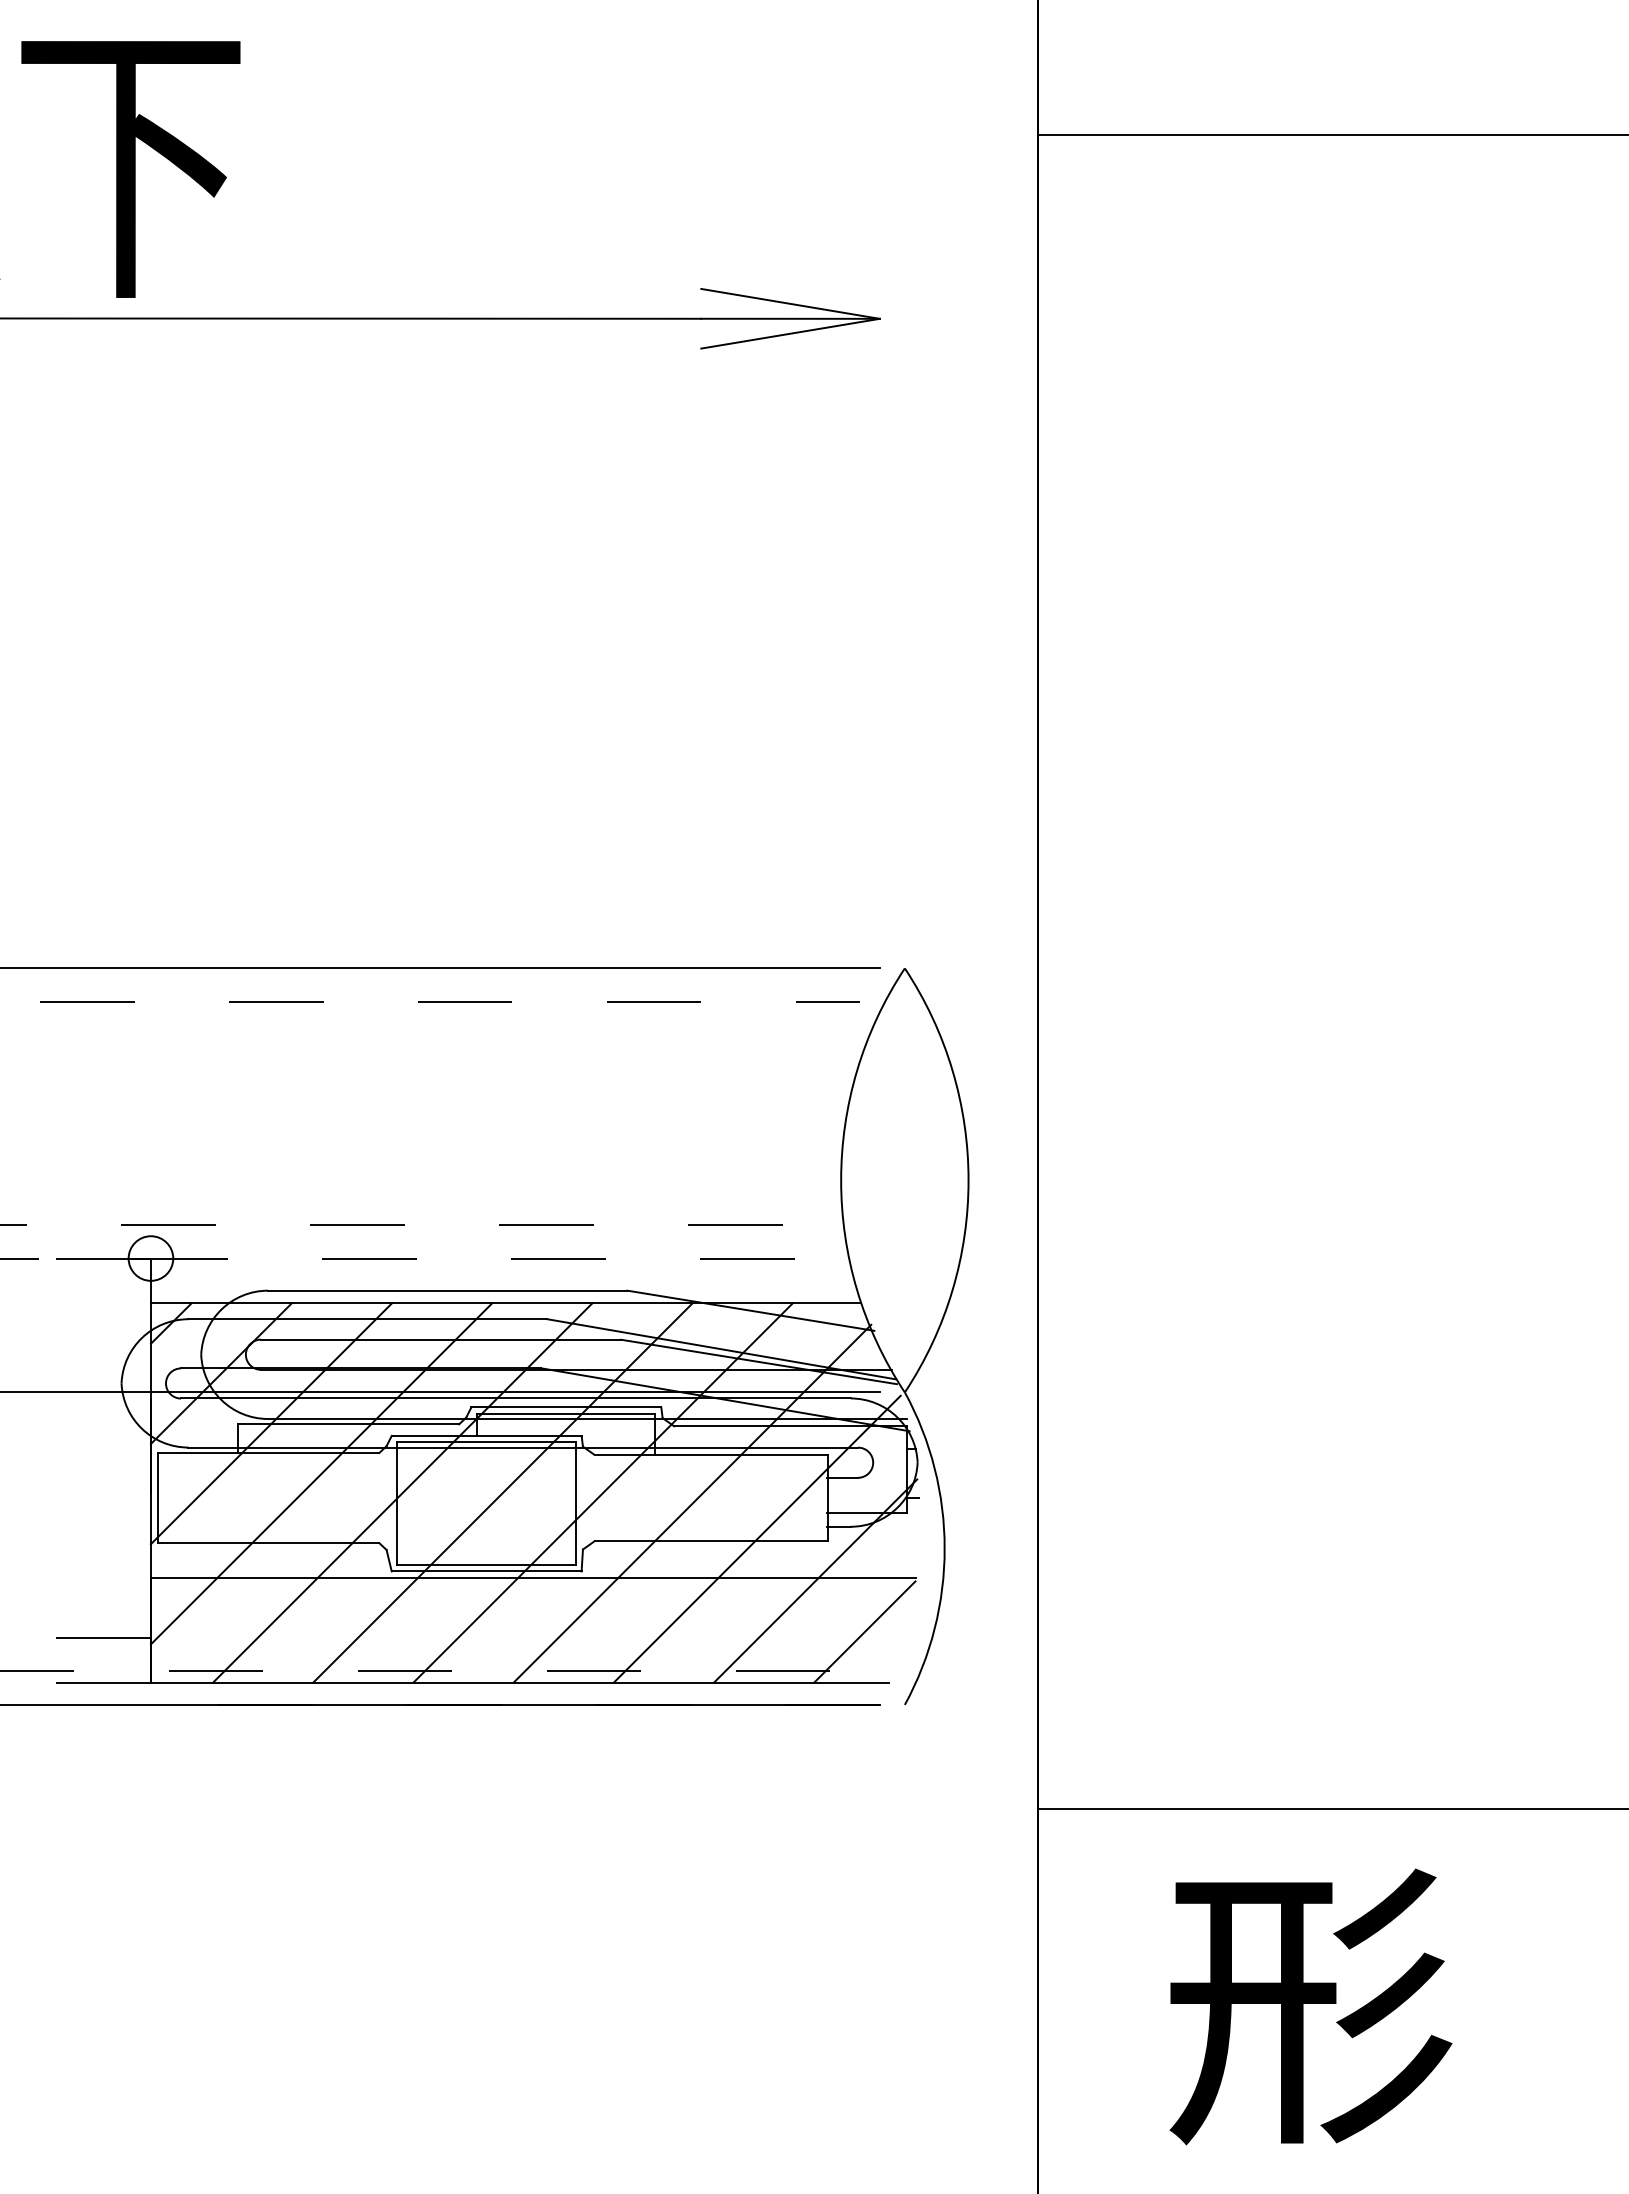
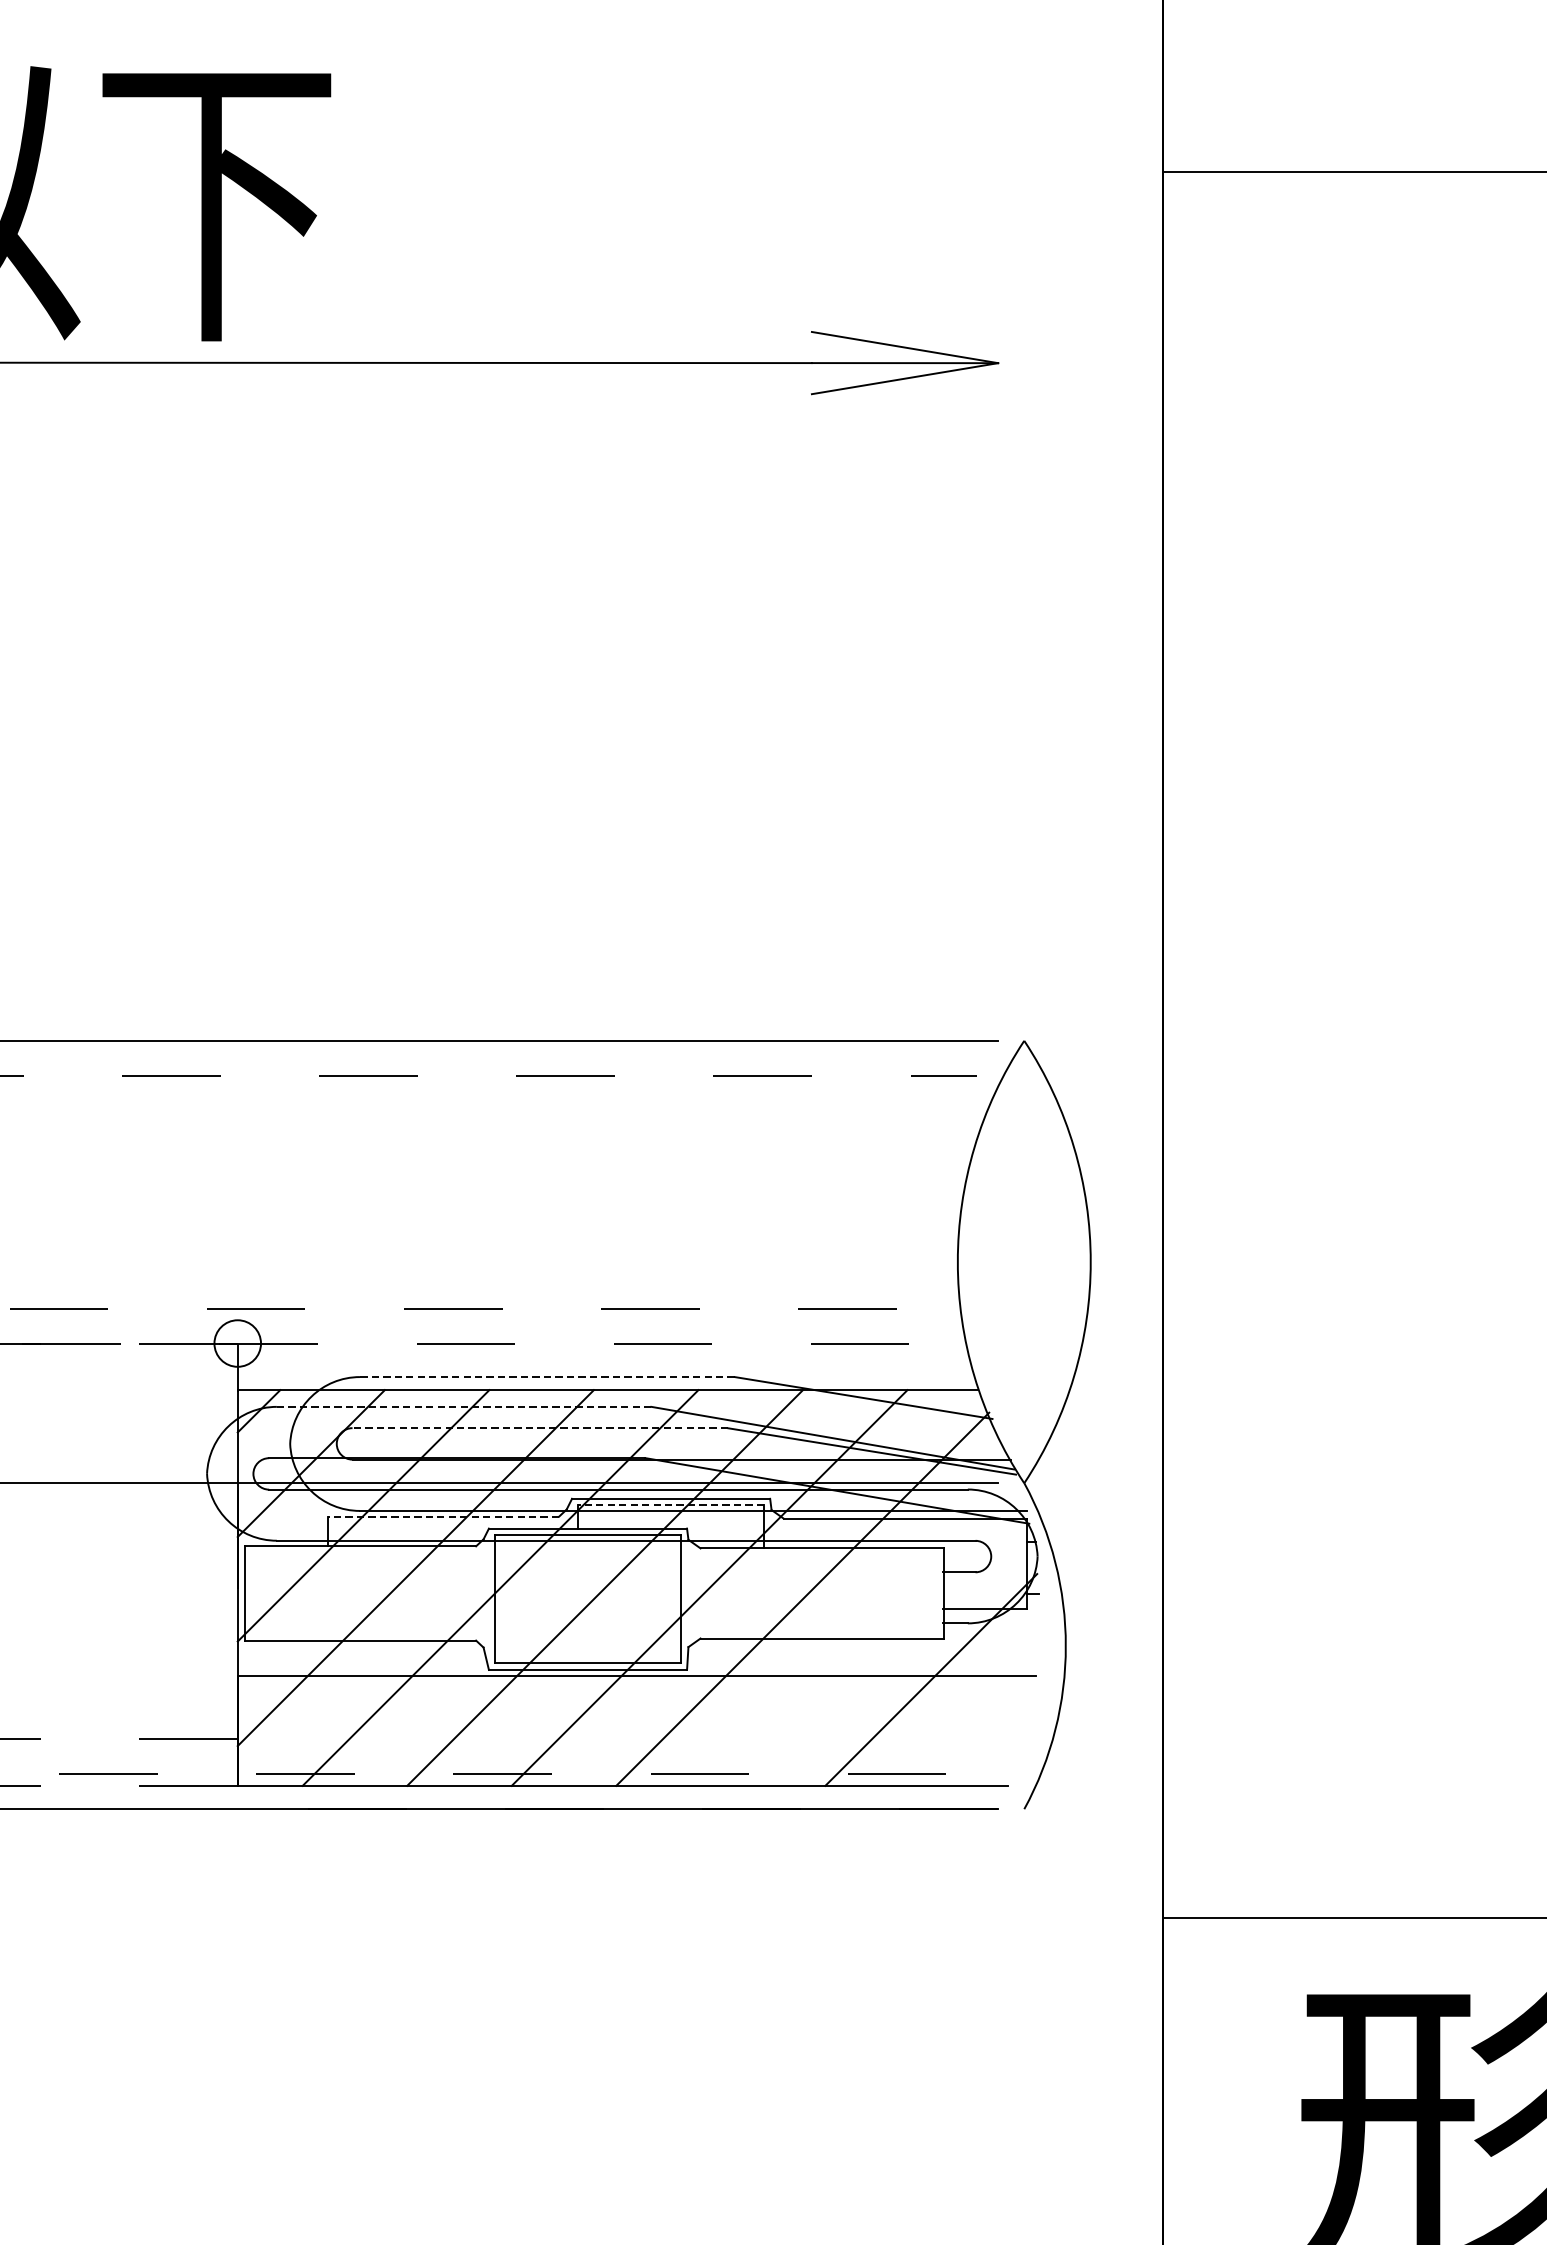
line: (447, 1290) -> (547, 1376), solid -> dashed
line: (367, 1319) -> (463, 1407), solid -> dashed
line: (440, 1339) -> (539, 1428), solid -> dashed
line: (565, 1413) -> (670, 1505), solid -> dashed
line: (348, 1424) -> (443, 1516), solid -> dashed
line: (756, 1538) -> (869, 1635), removed
line: (864, 1631) -> (982, 1732), removed

